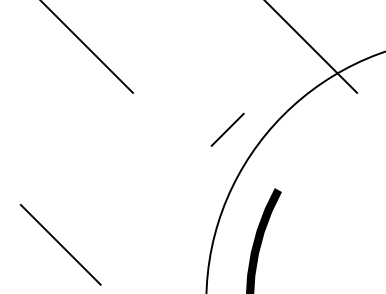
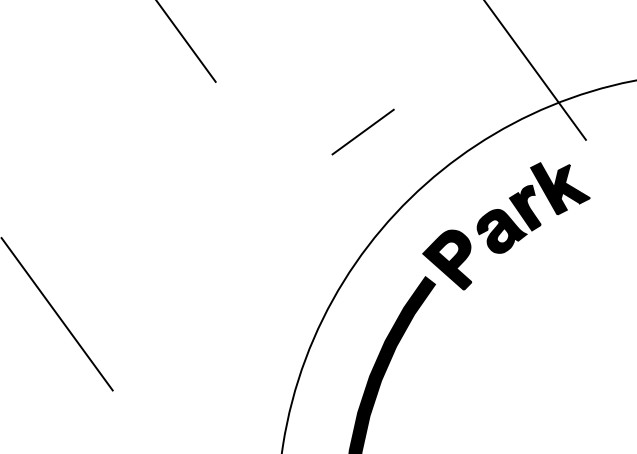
line: (227, 129) -> (362, 131), moved
part: (317, 151) -> (505, 226), added

